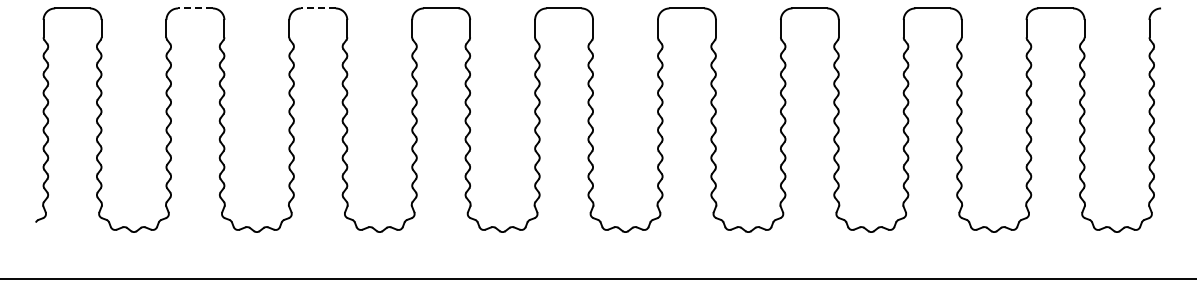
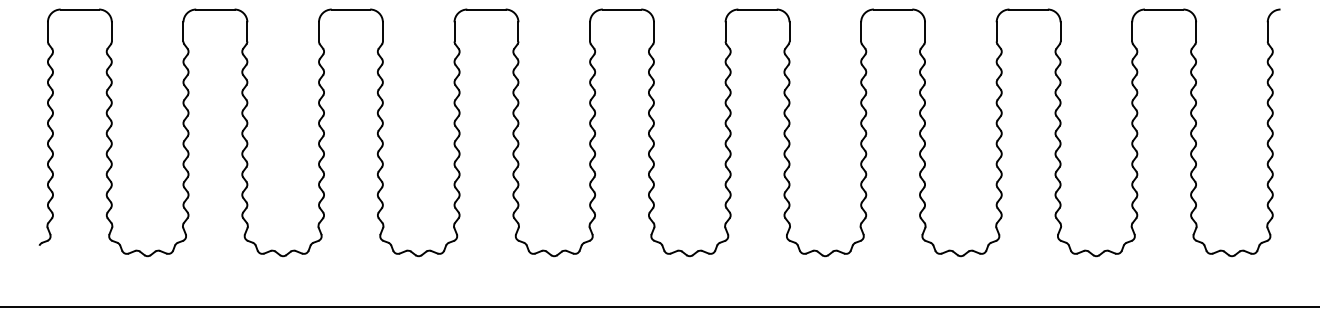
line: (194, 8) -> (214, 9), dashed -> solid
line: (317, 8) -> (350, 9), dashed -> solid

